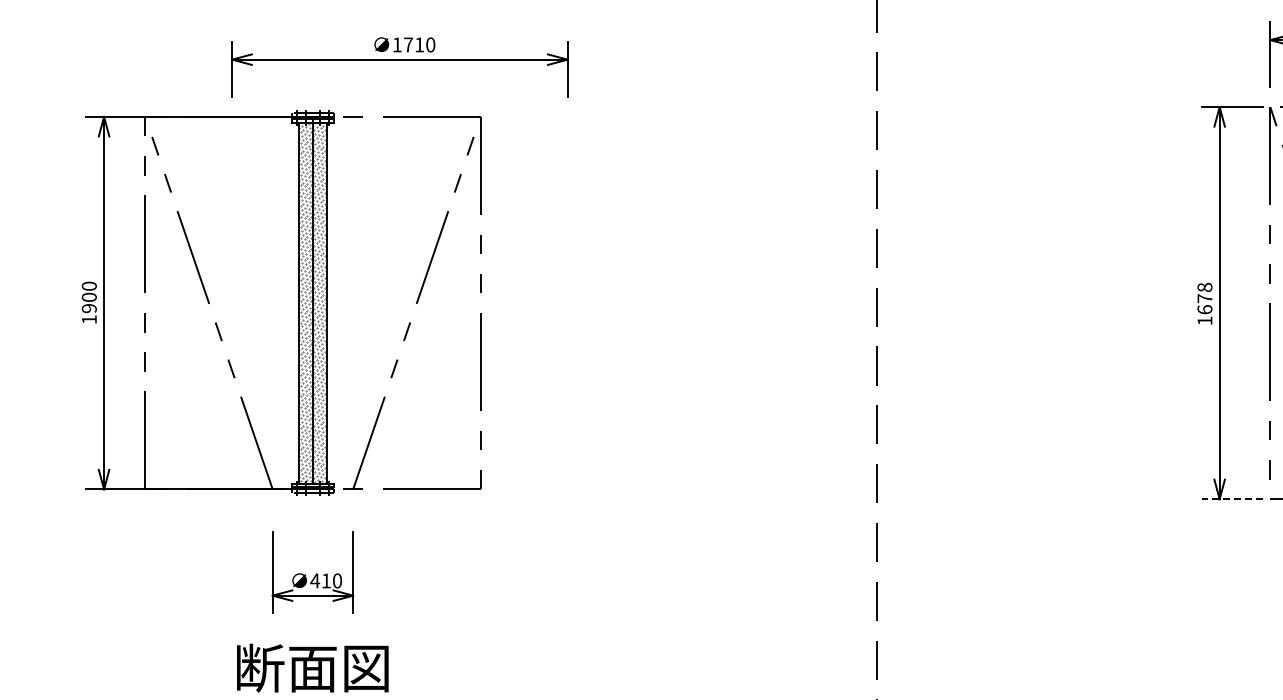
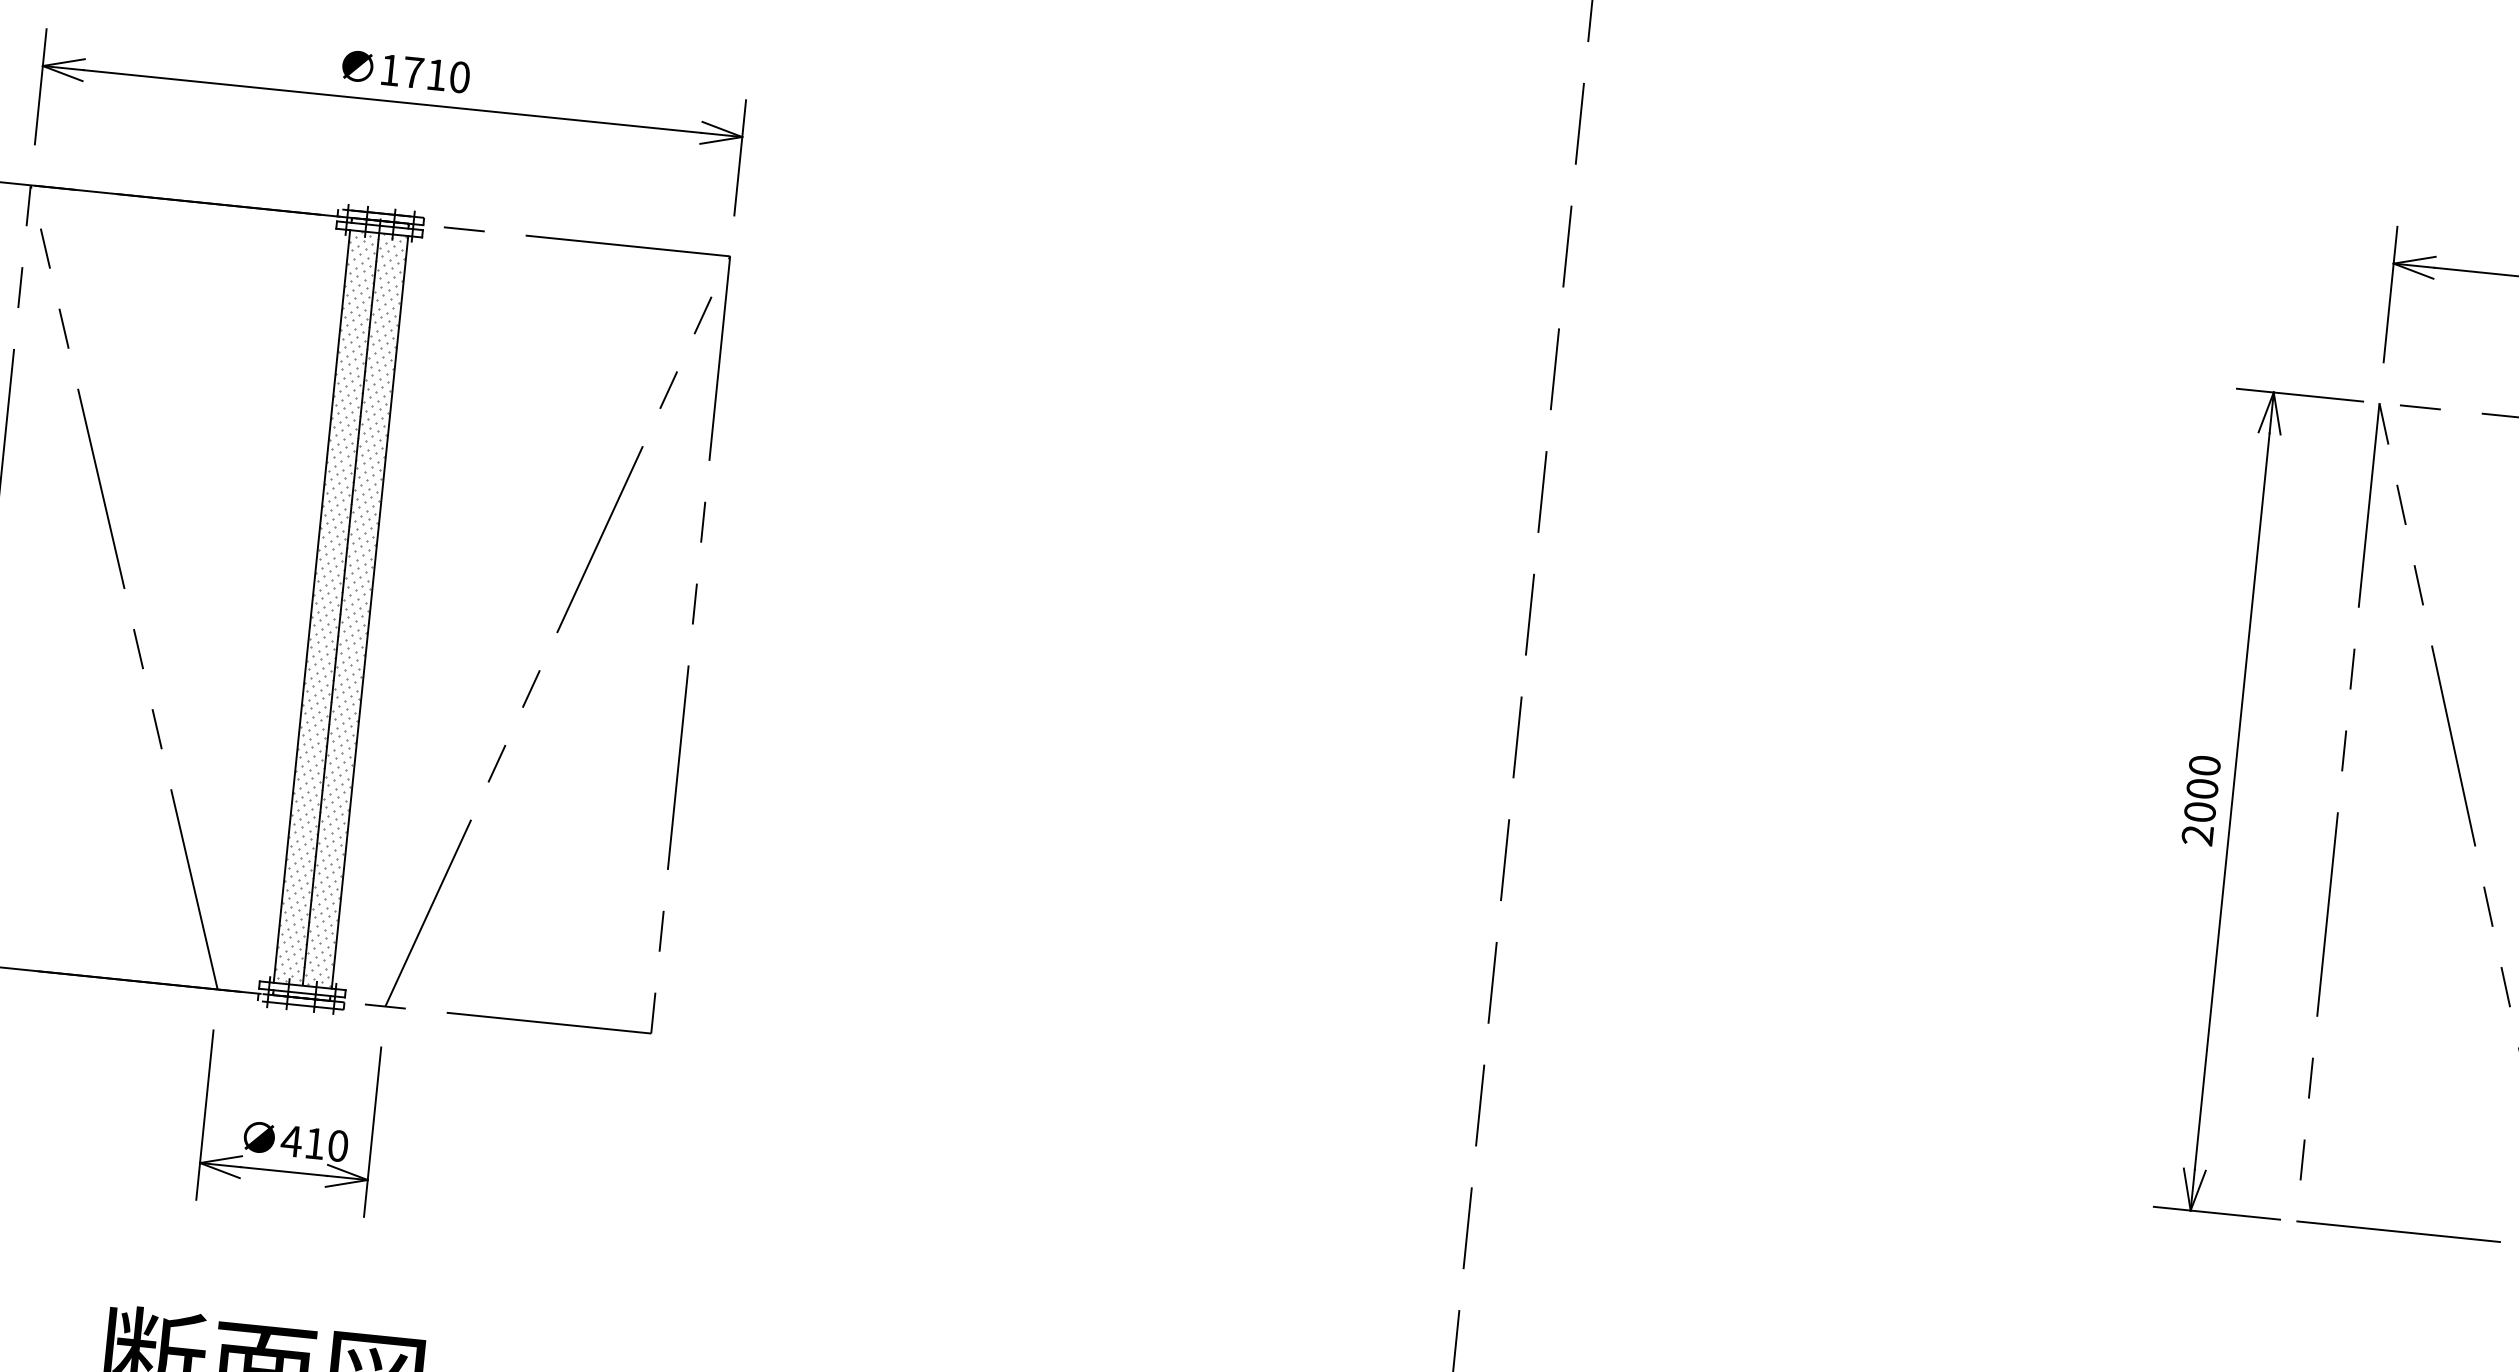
part: (399, 60) -> (391, 103), moved
text: (1204, 303) -> (2200, 798), 1678 -> 2000
line: (1231, 499) -> (2215, 1213), dashed -> solid
part: (312, 572) -> (287, 1123), moved

